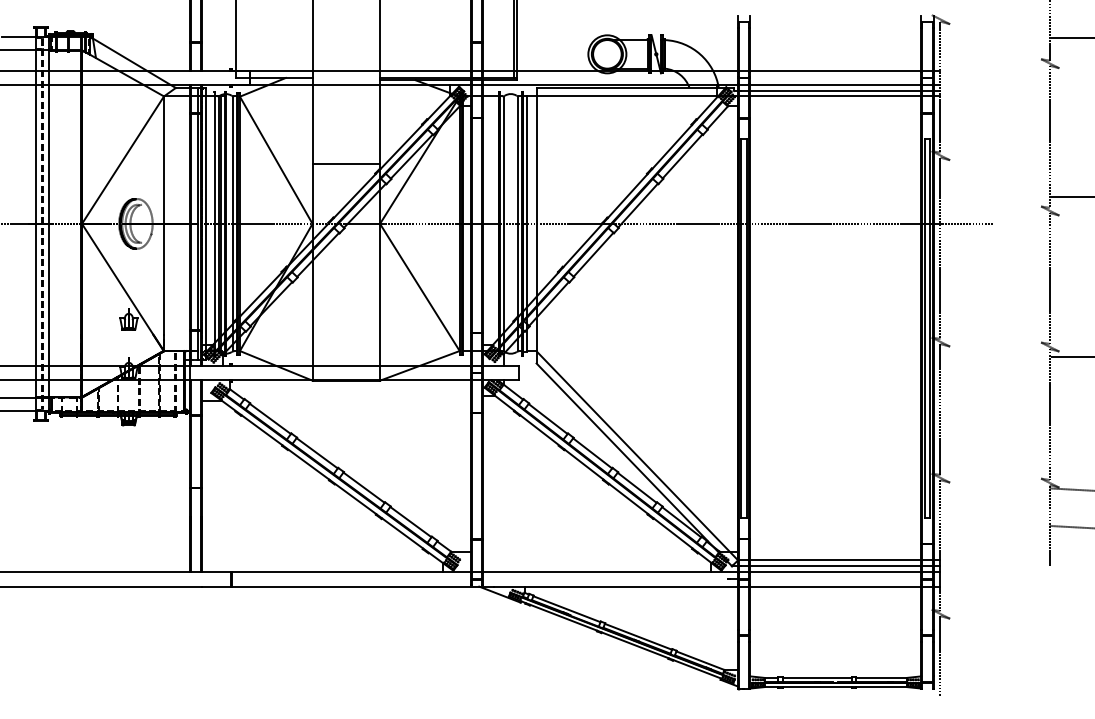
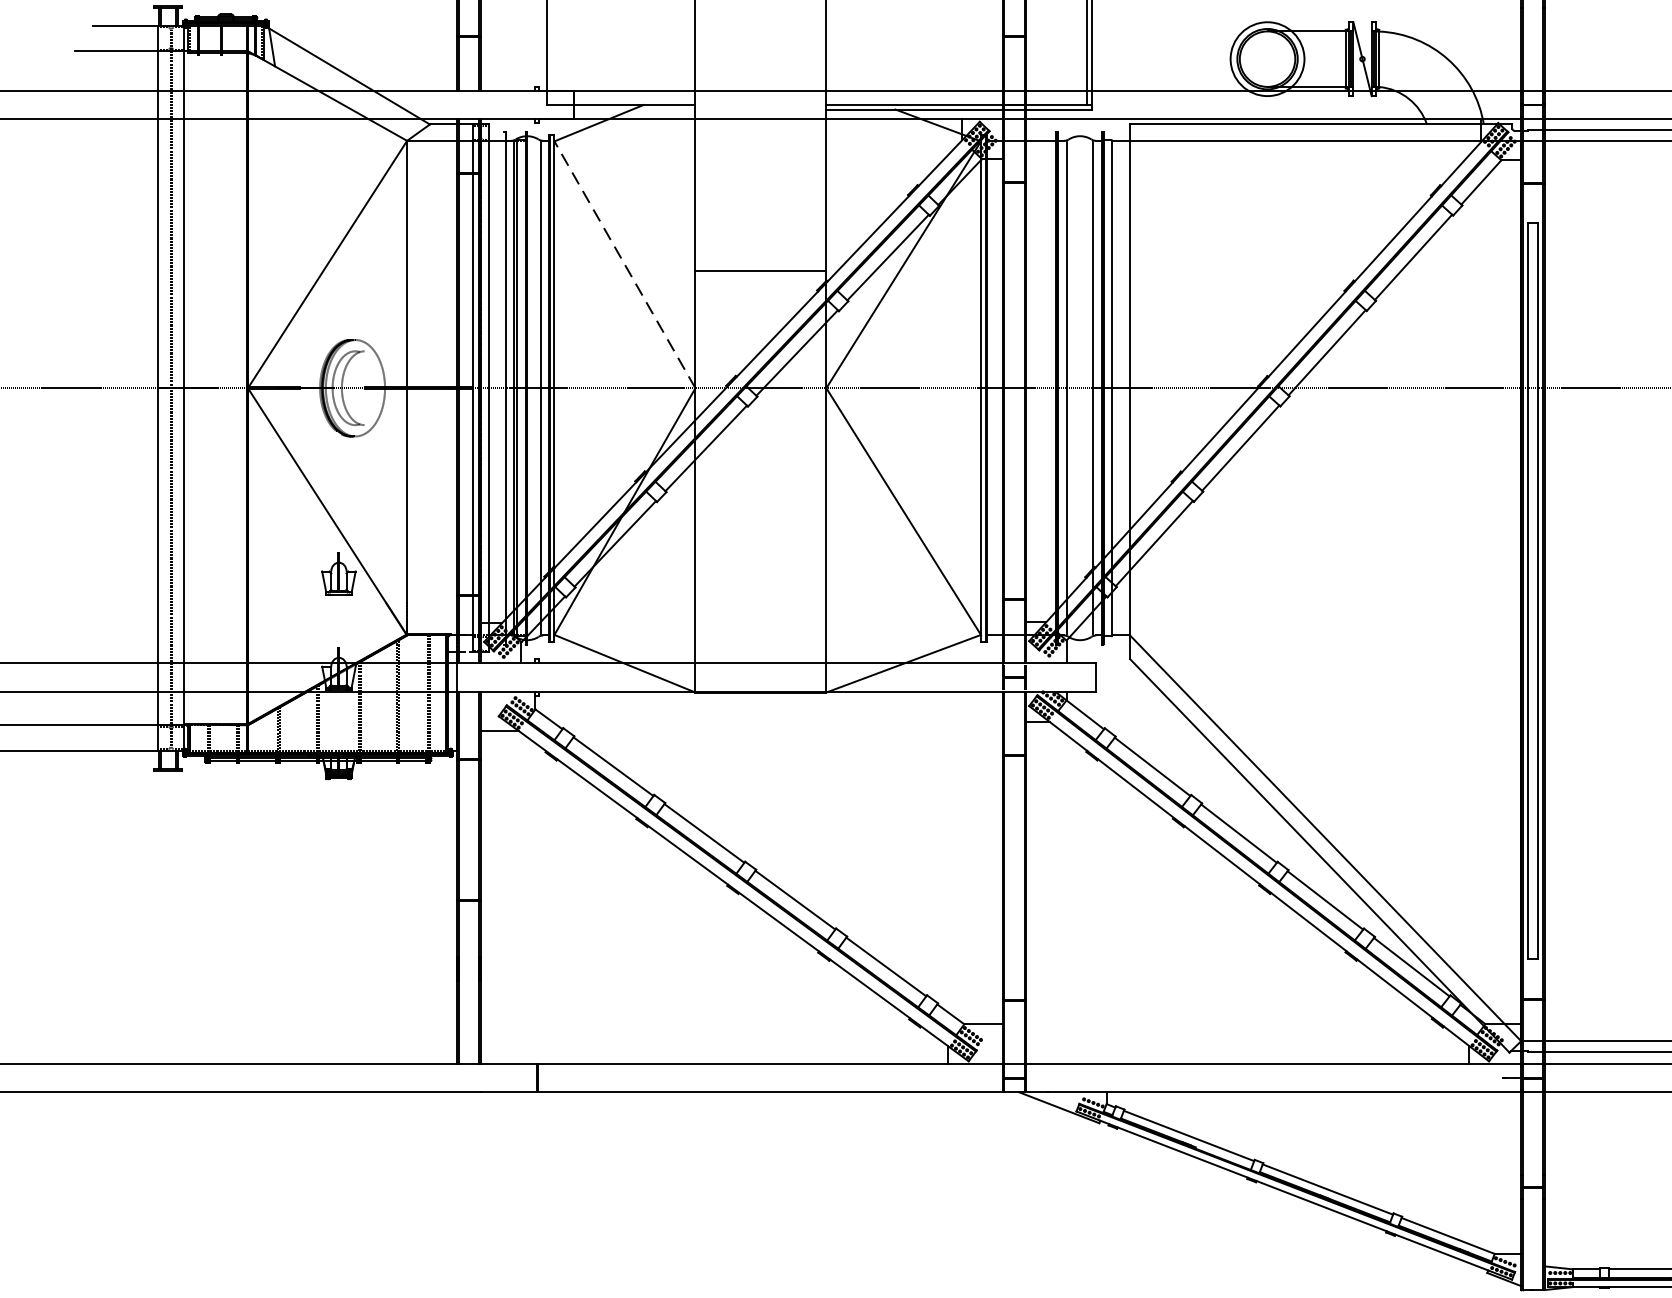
line: (276, 159) -> (625, 263), solid -> dashed

